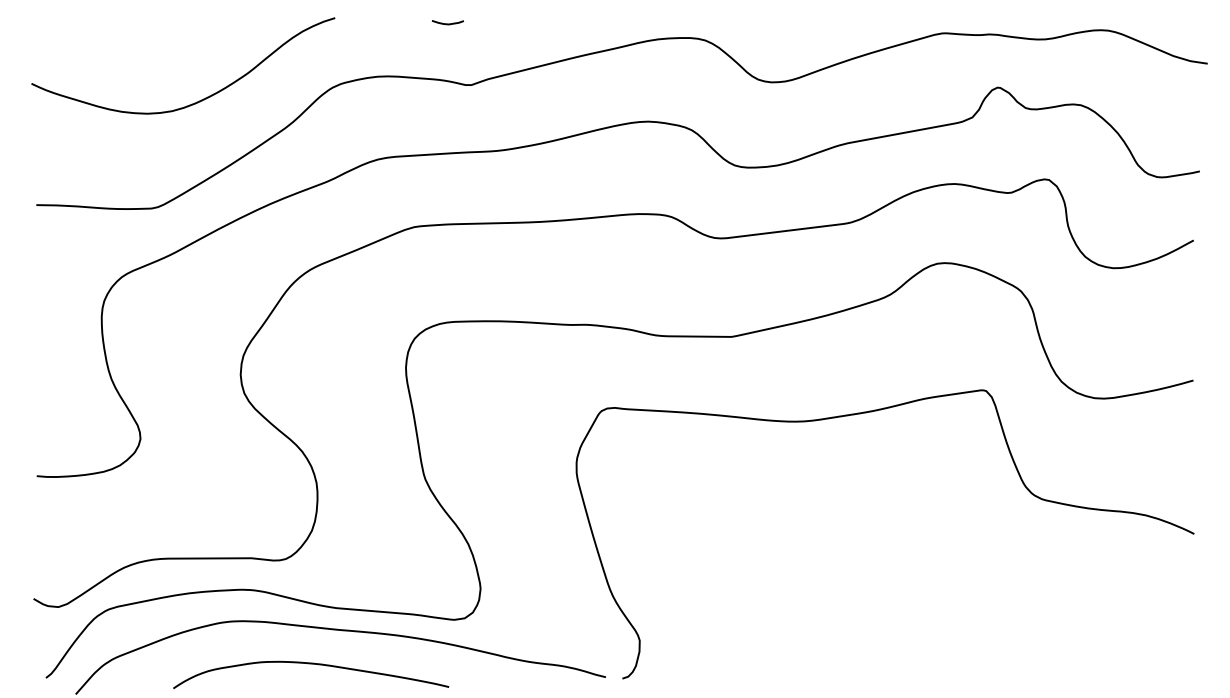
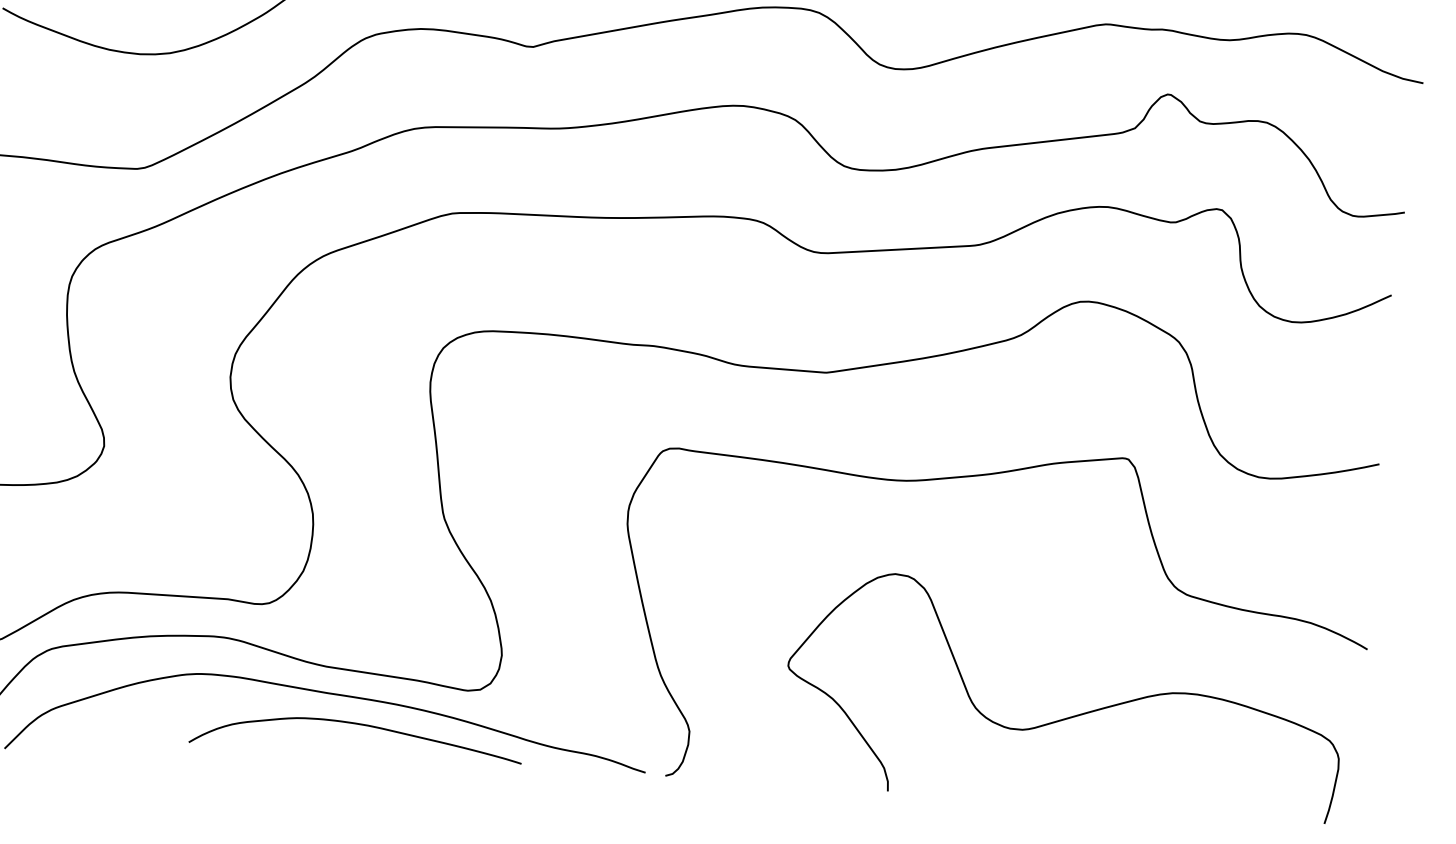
curve: (954, 605) -> (1072, 715), added
curve: (311, 664) -> (357, 725), moved

